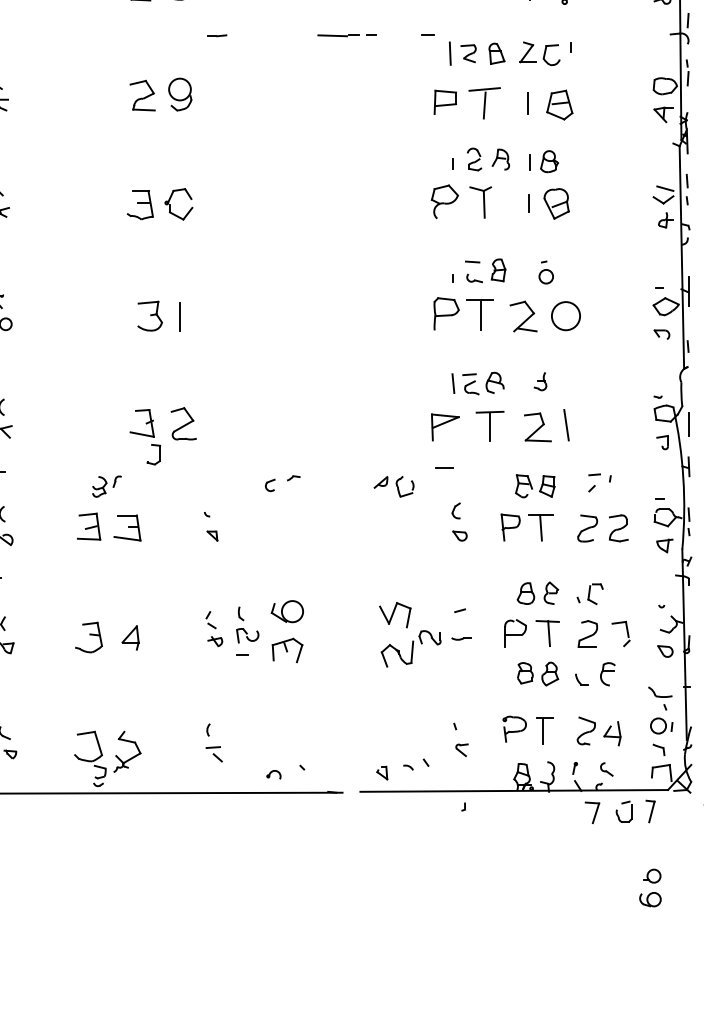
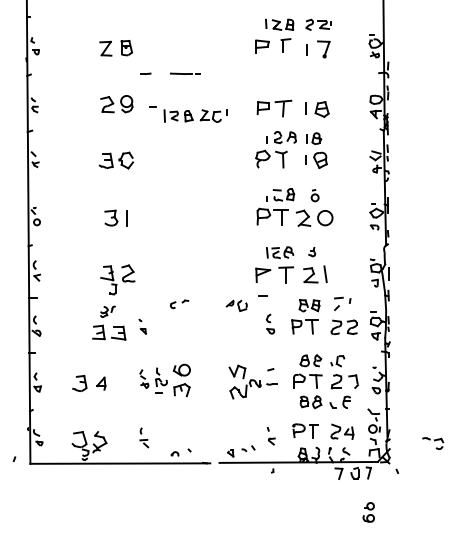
line: (346, 35) -> (185, 73), moved
part: (496, 50) -> (188, 114), moved
part: (599, 482) -> (342, 303), size x1.4
part: (109, 507) -> (109, 322), moved

